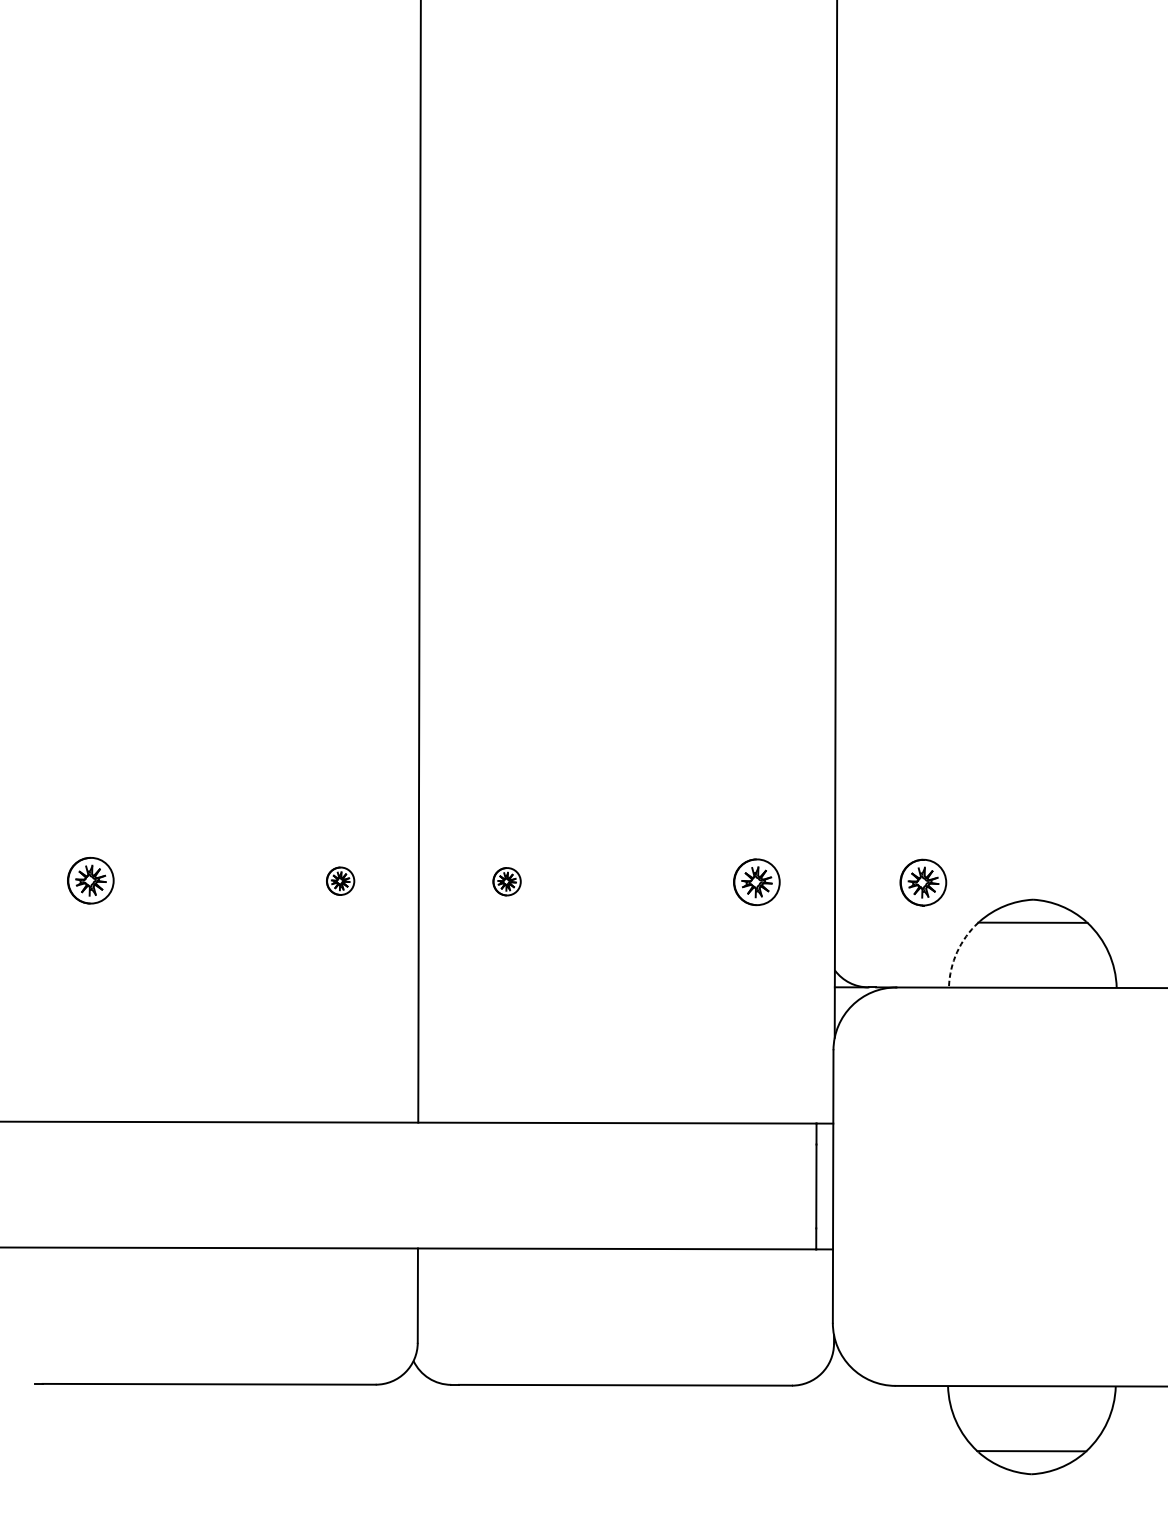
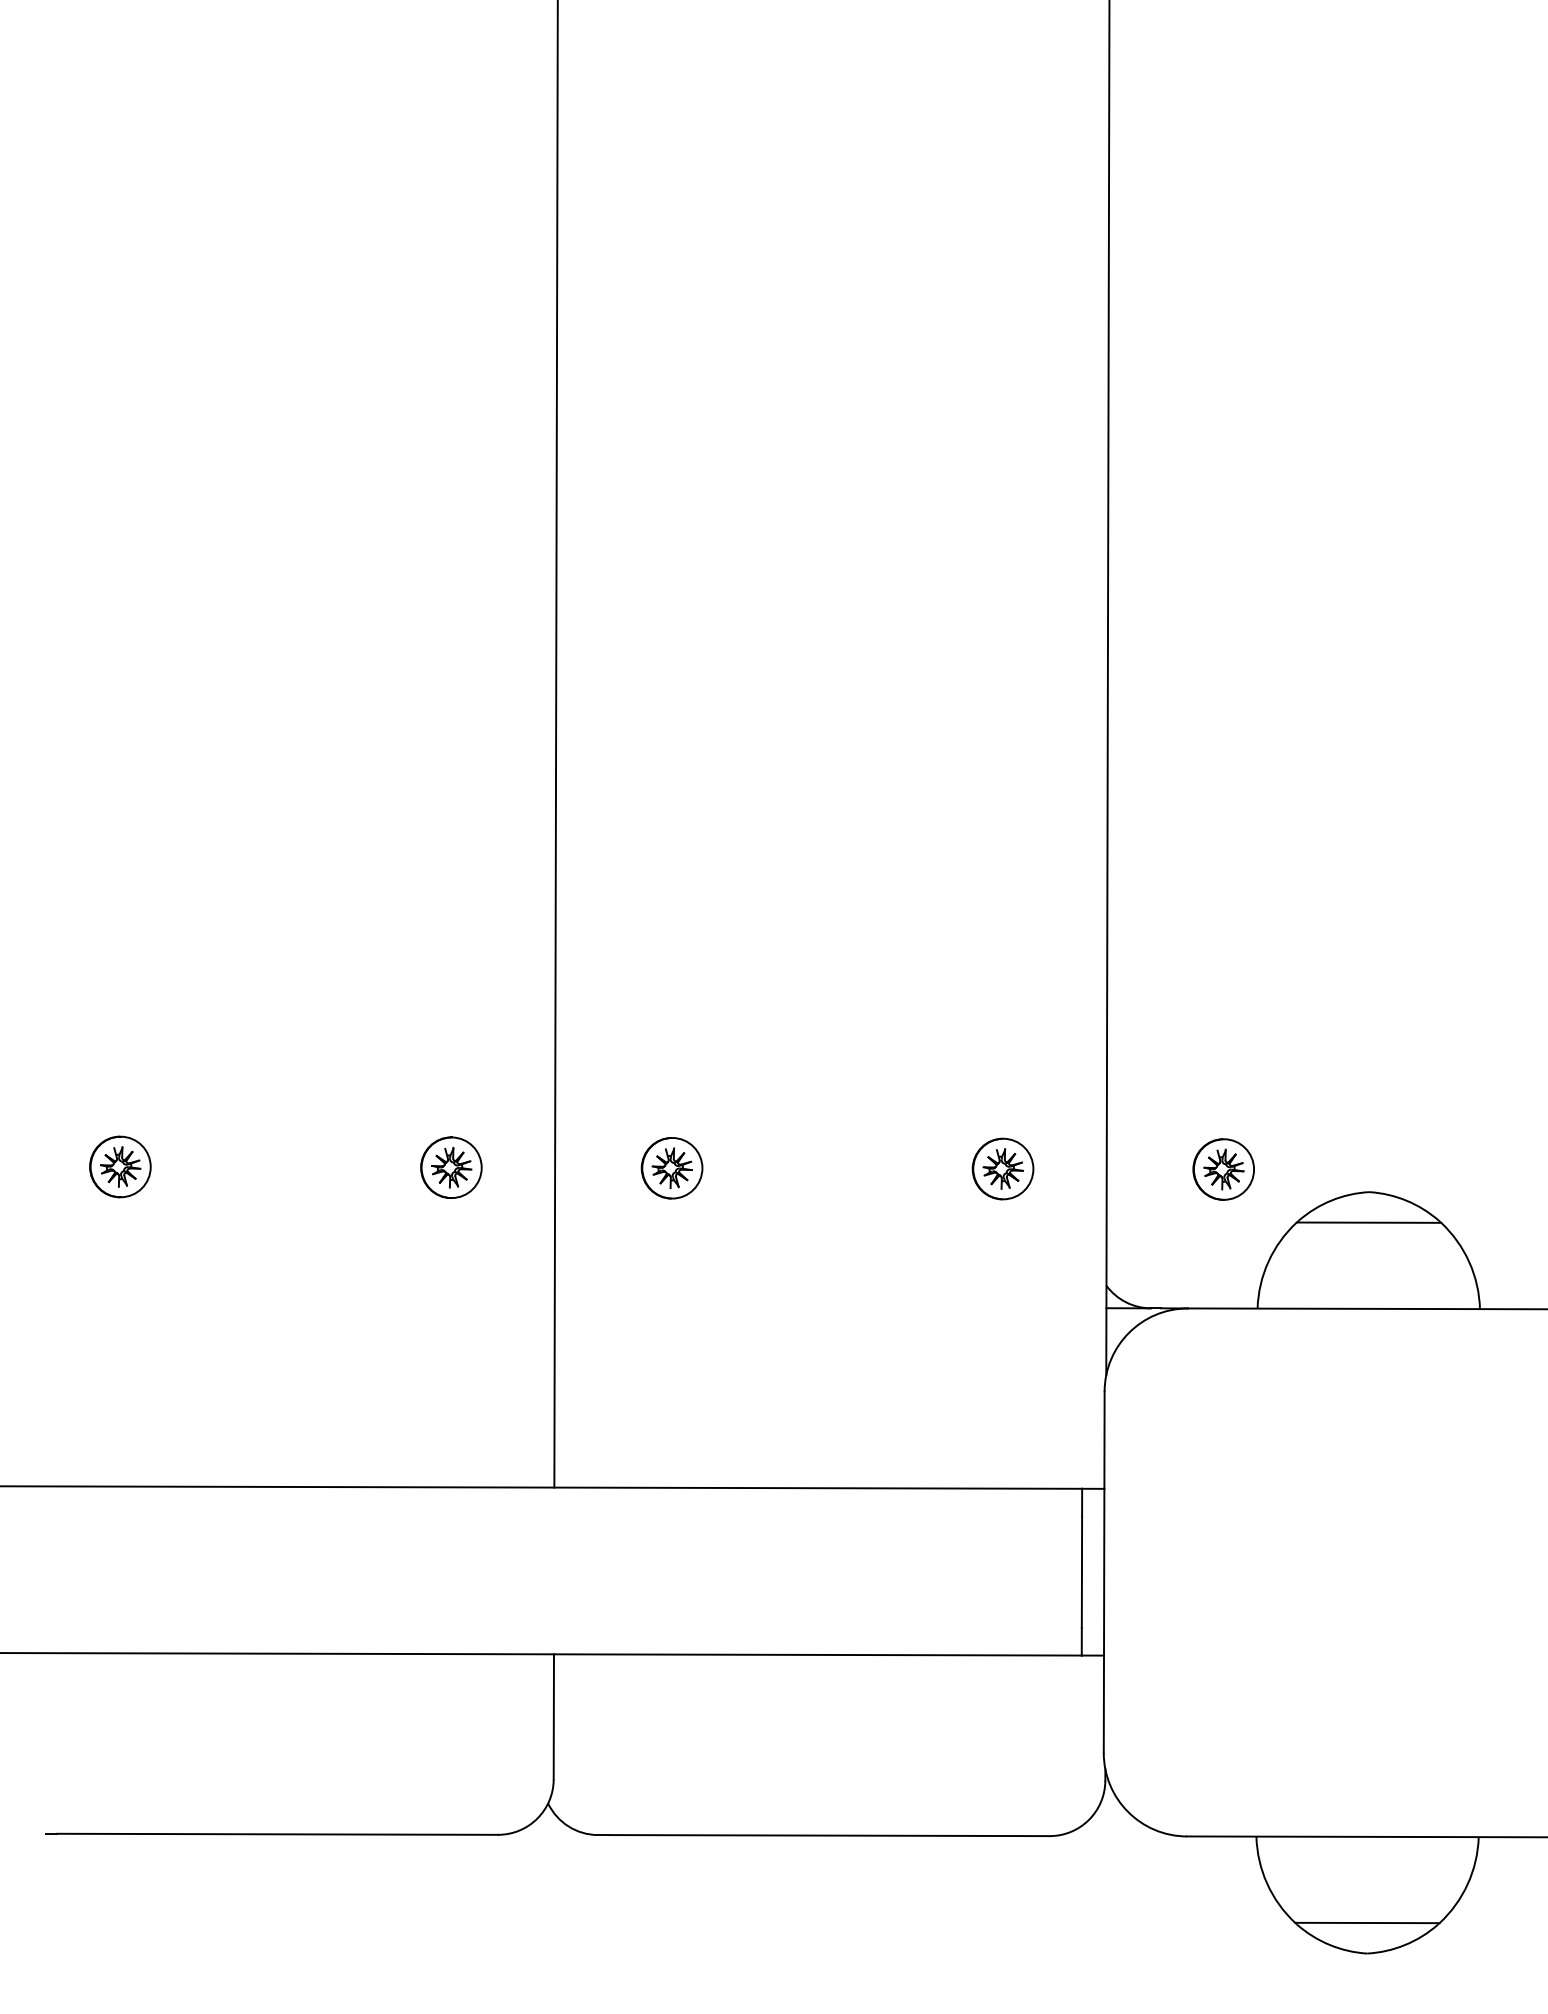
part: (340, 881) -> (451, 1167), size x1.67
part: (506, 881) -> (671, 1168), size x1.67
arc: (957, 952) -> (1268, 1261), dashed -> solid

